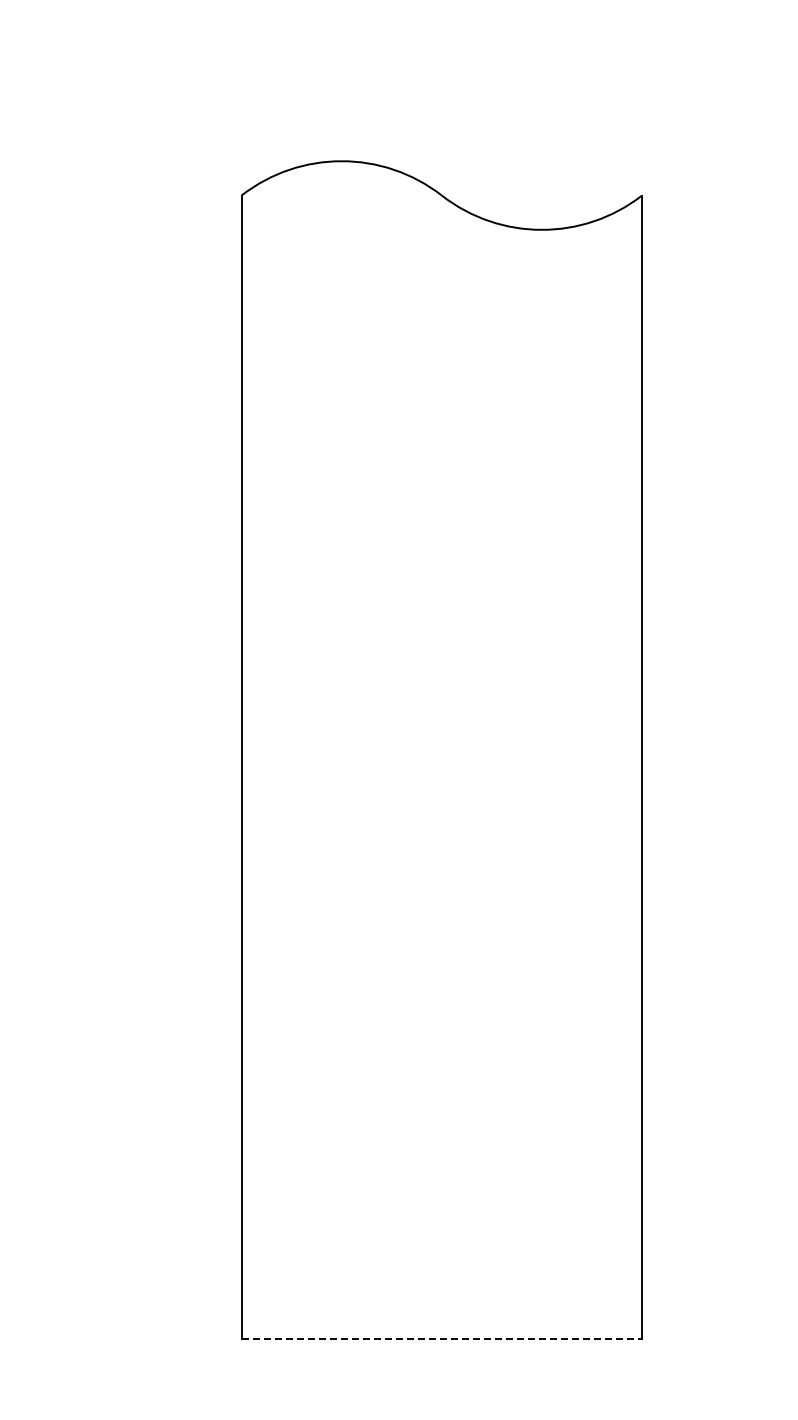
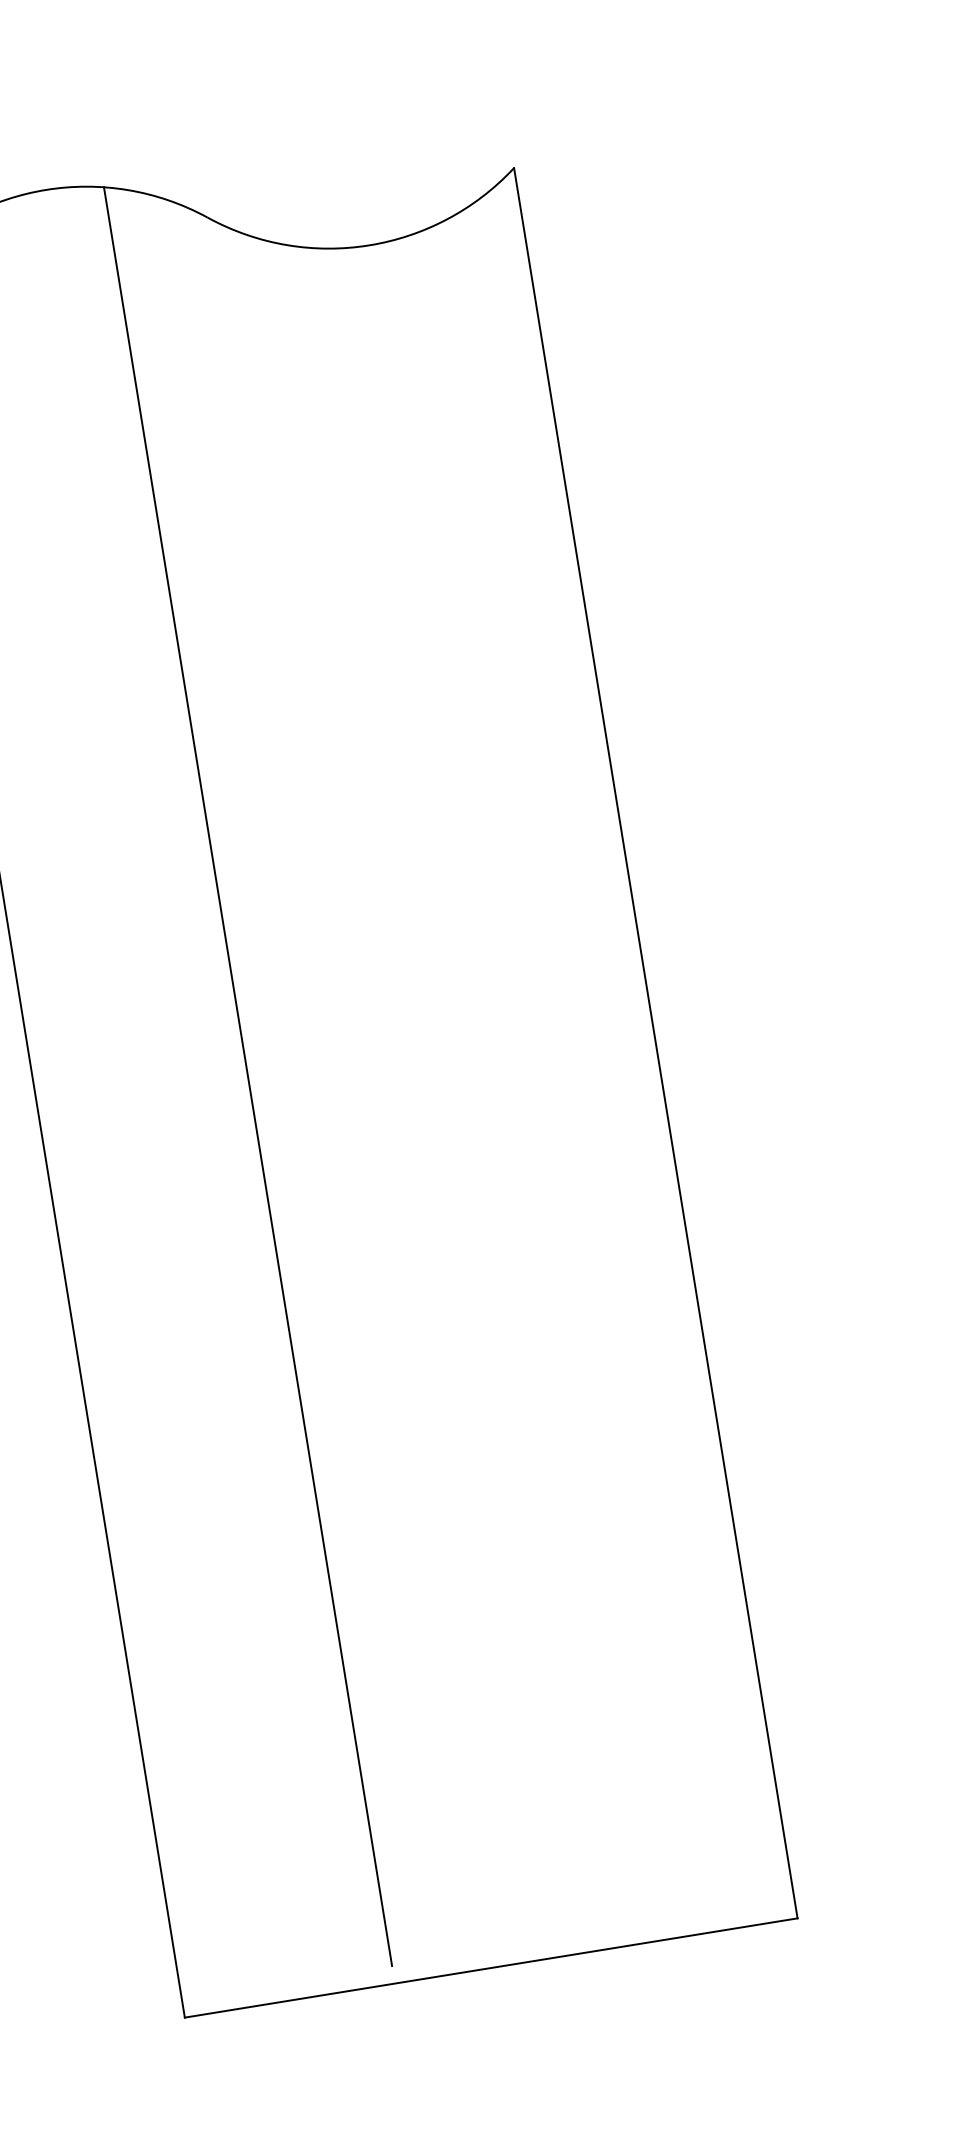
line: (378, 746) -> (247, 1076), added
line: (442, 1339) -> (492, 1967), dashed -> solid

